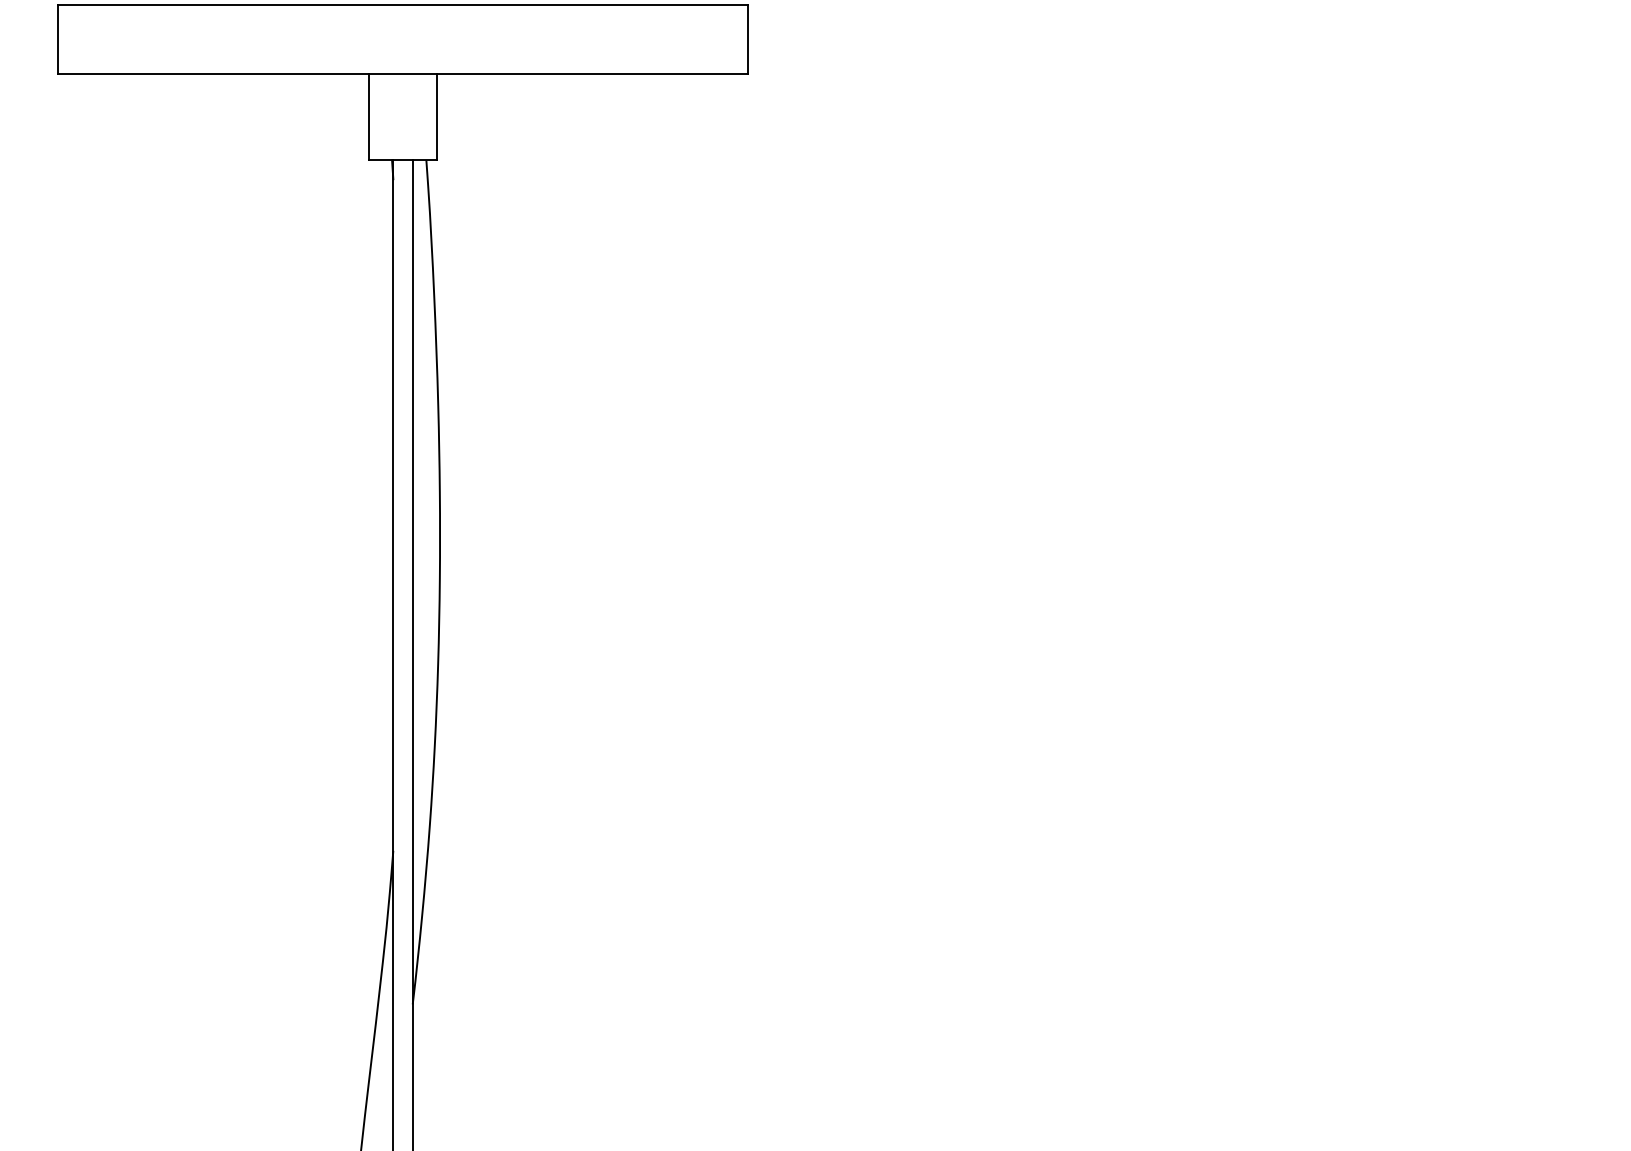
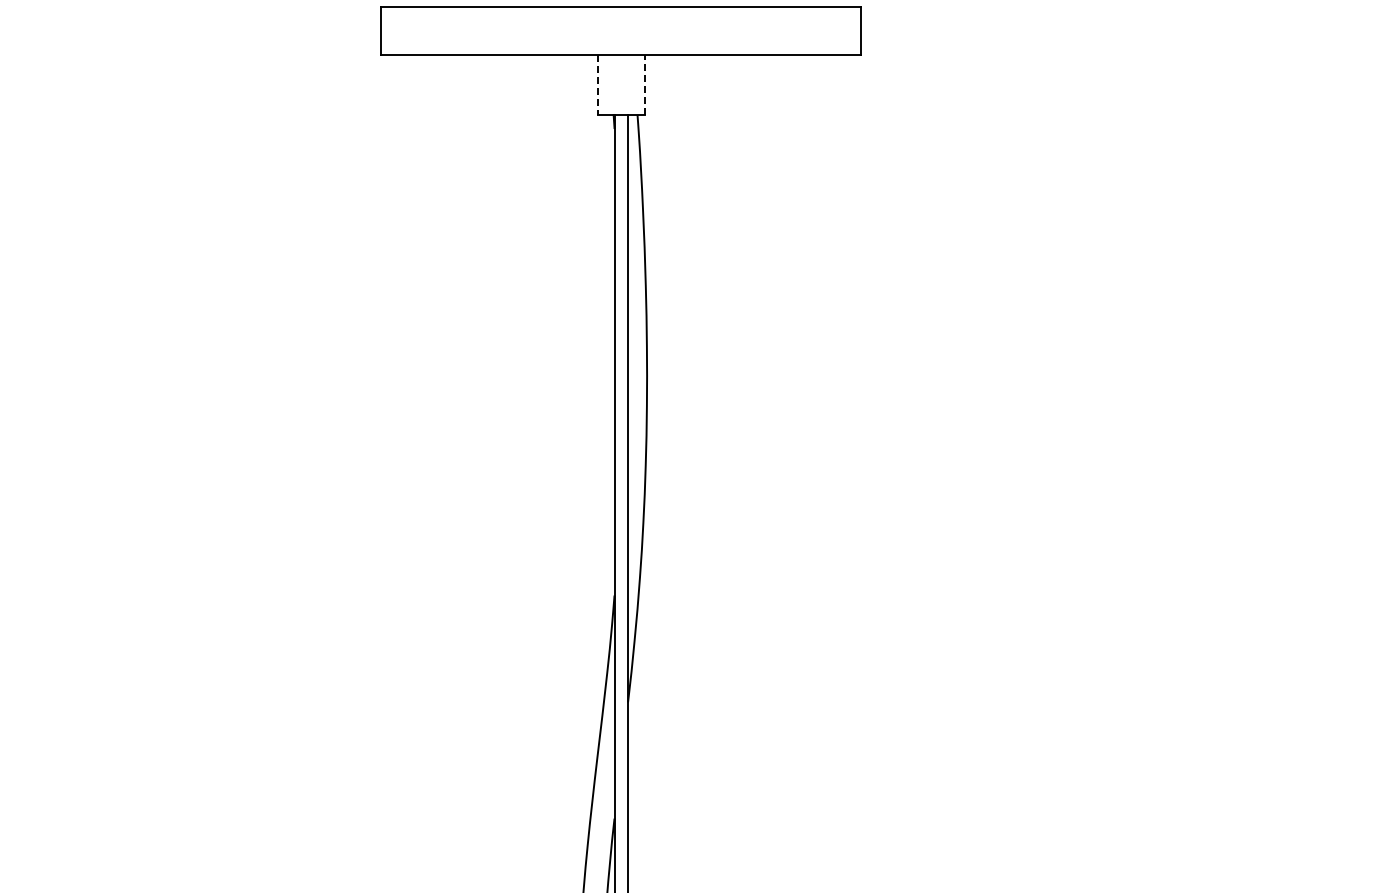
line: (437, 116) -> (645, 84), solid -> dashed
line: (368, 118) -> (597, 85), solid -> dashed

